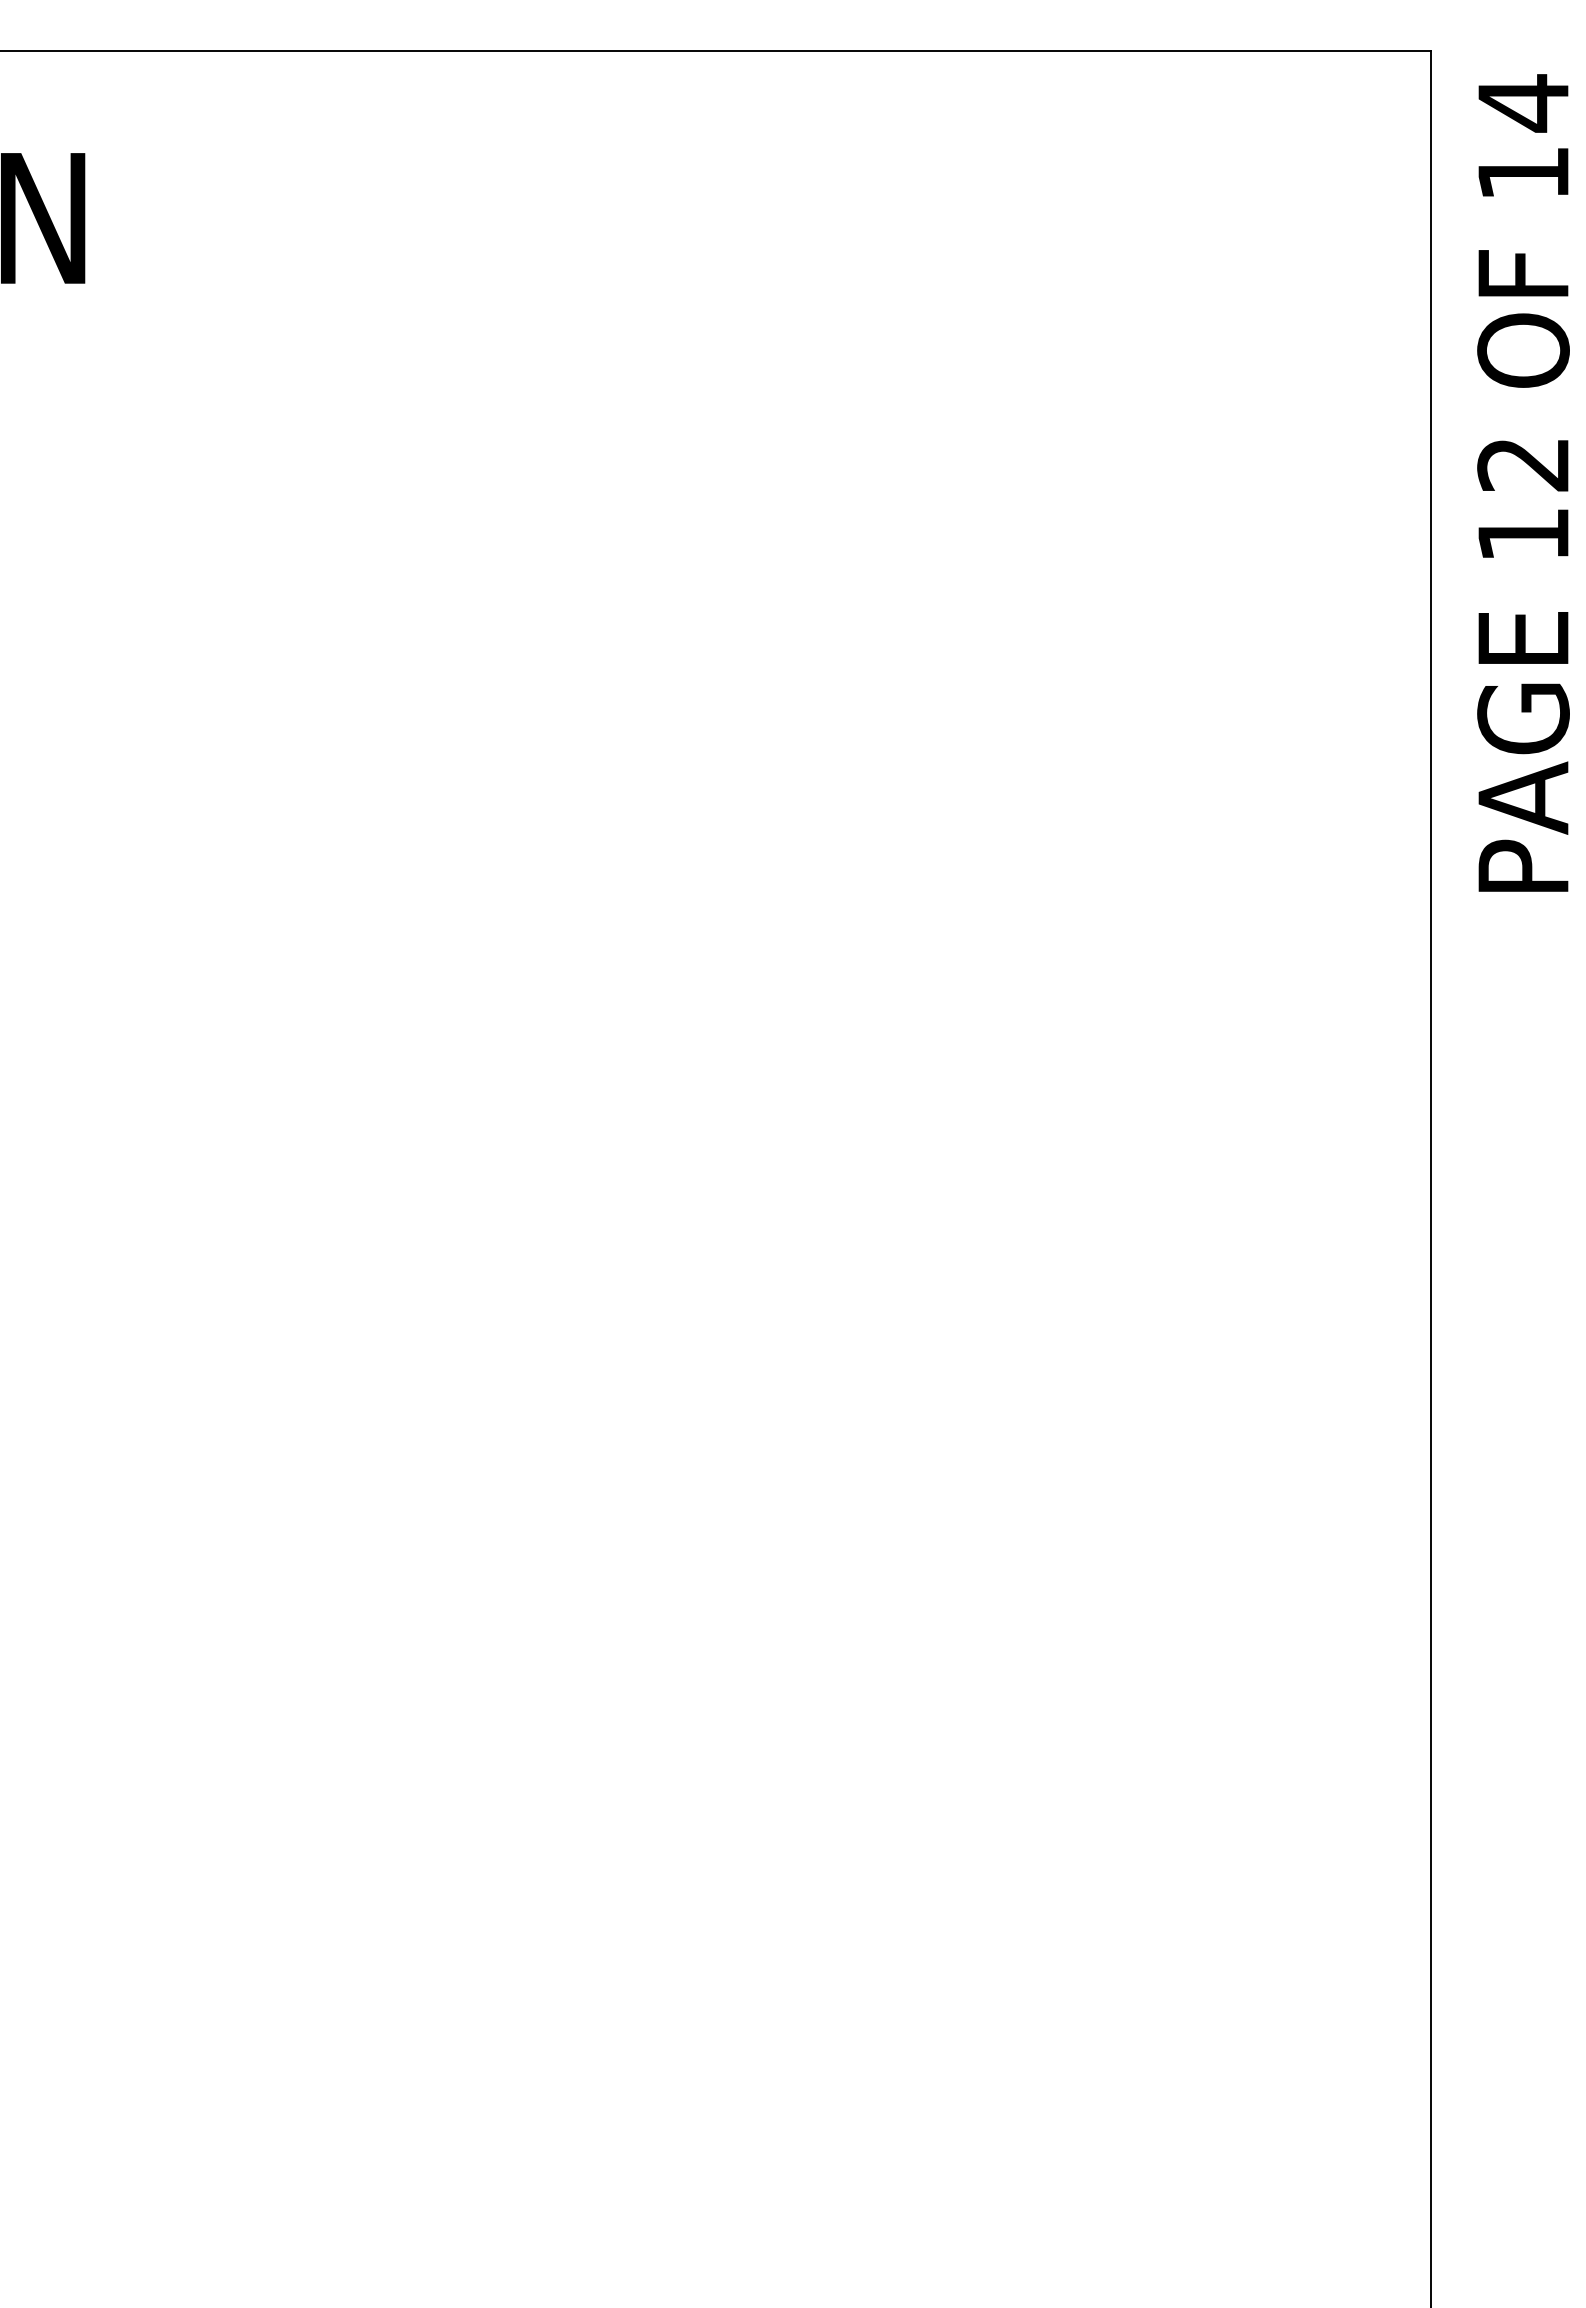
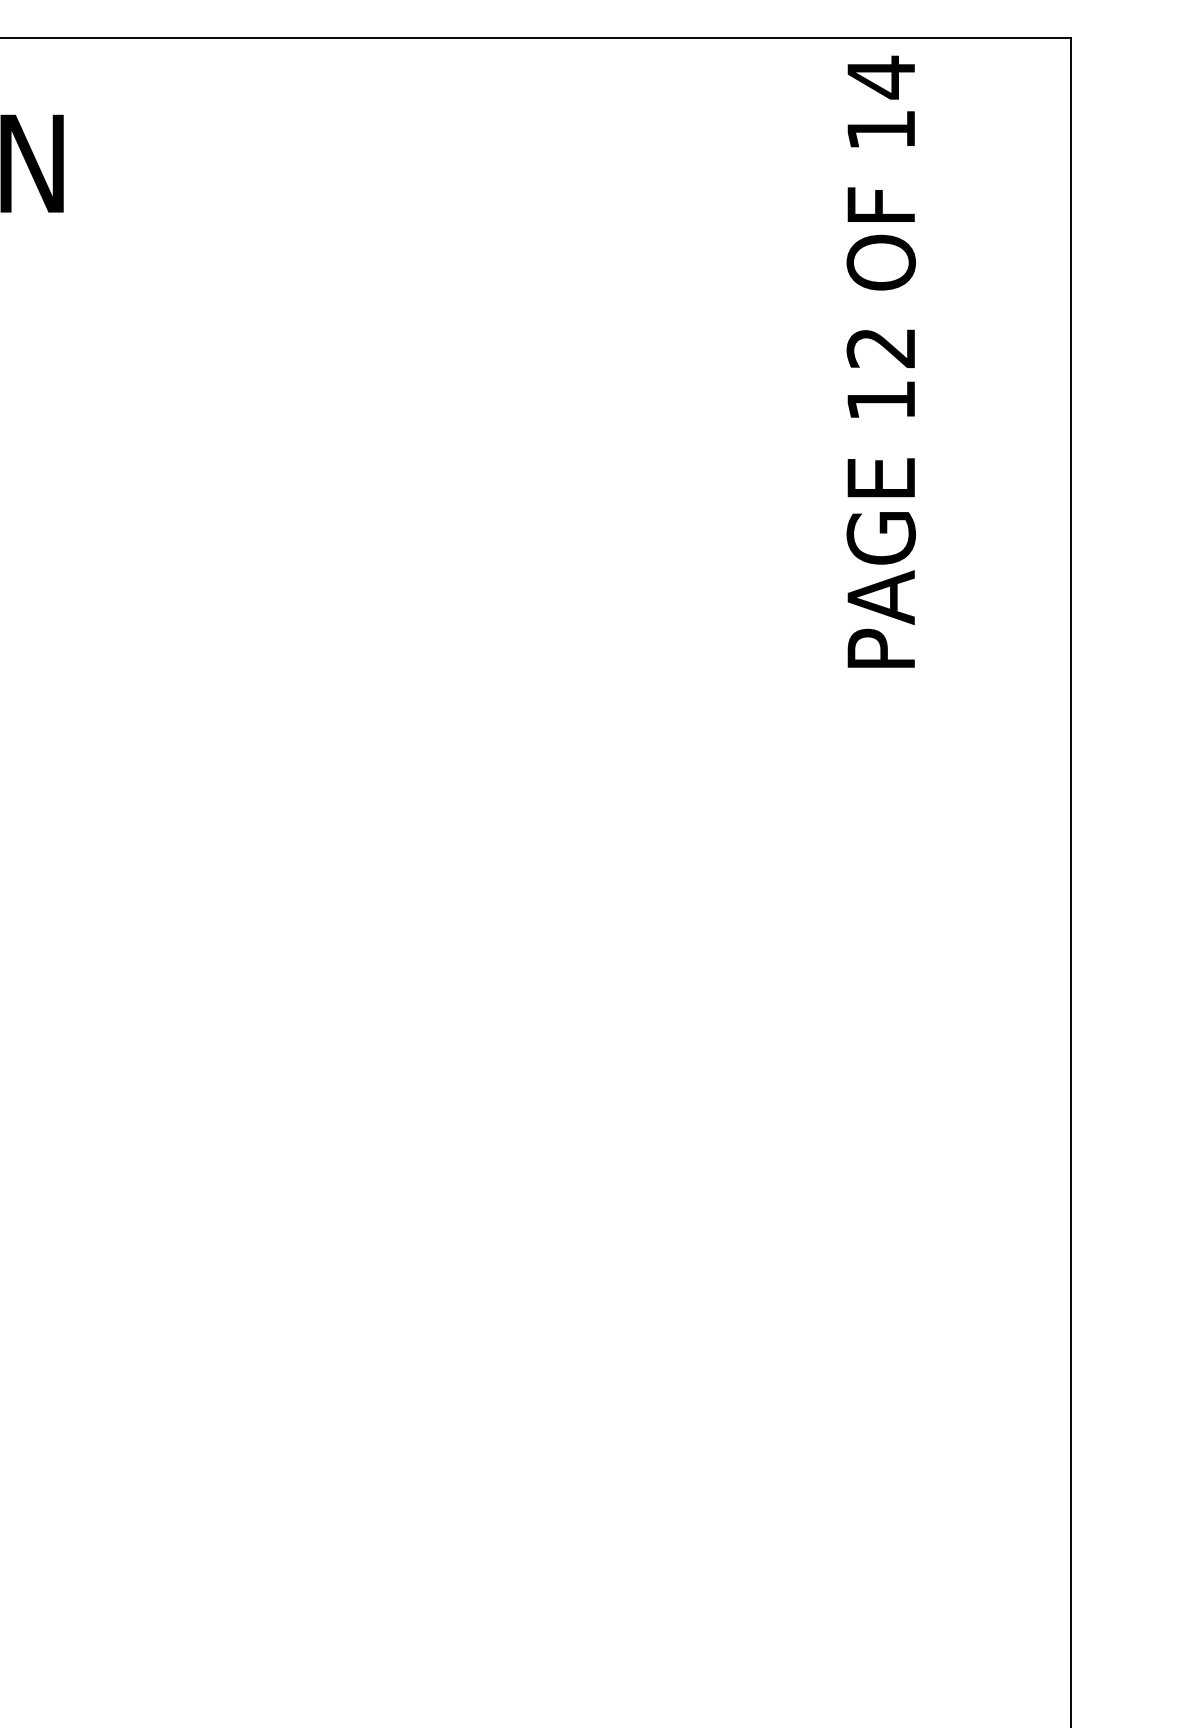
text: (1523, 482) -> (881, 361), moved

